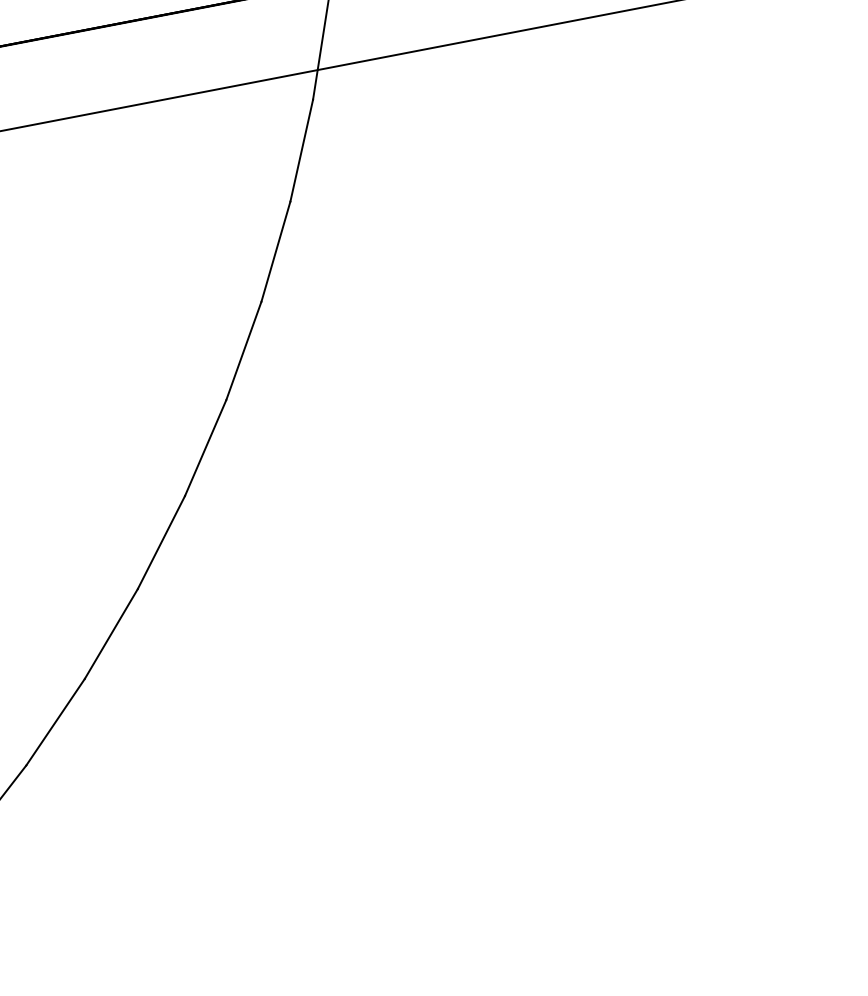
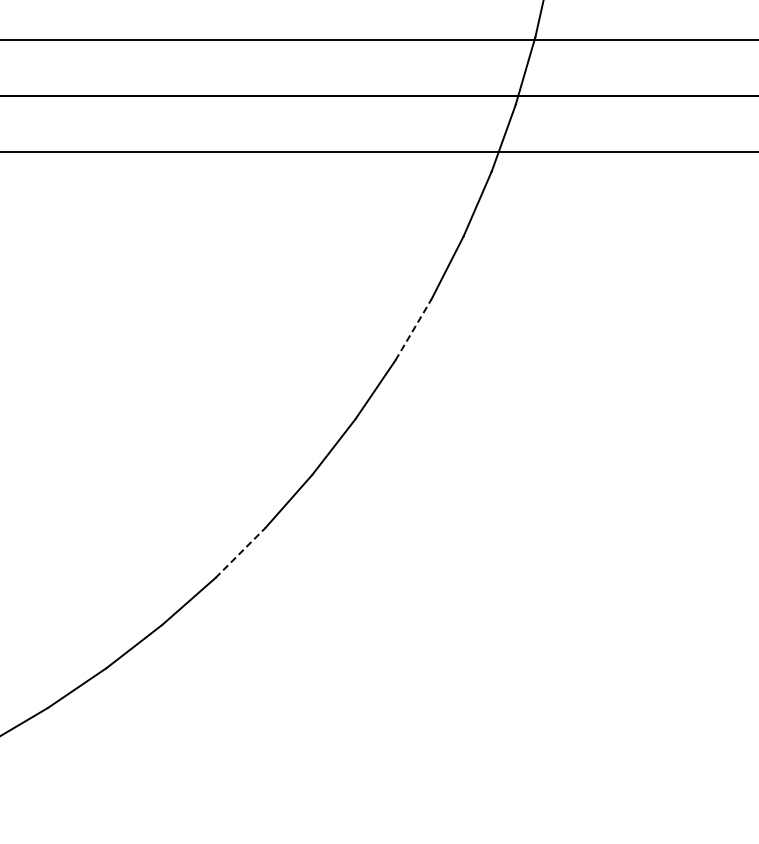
line: (243, 350) -> (413, 329), solid -> dashed
line: (55, 721) -> (240, 552), solid -> dashed

